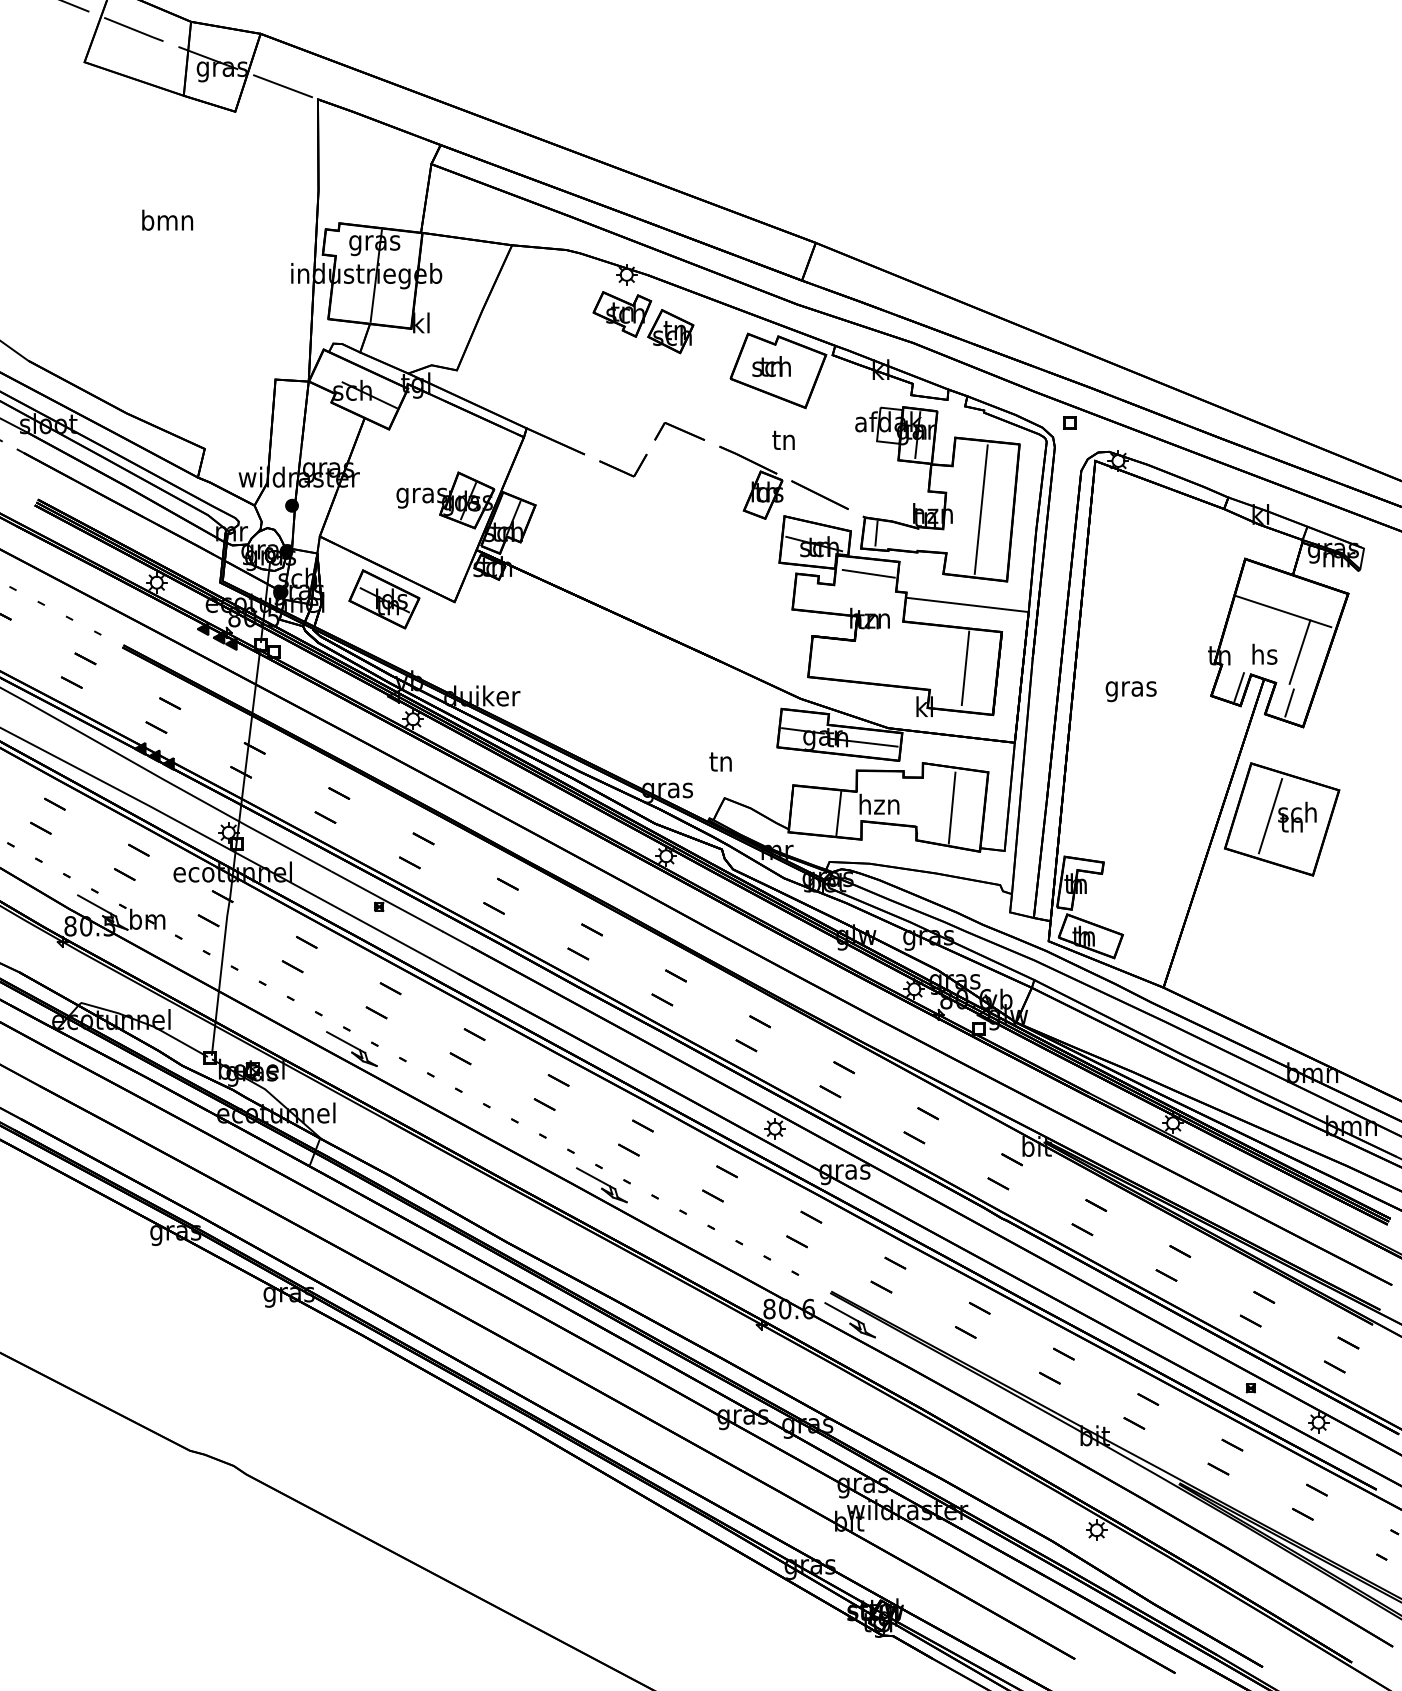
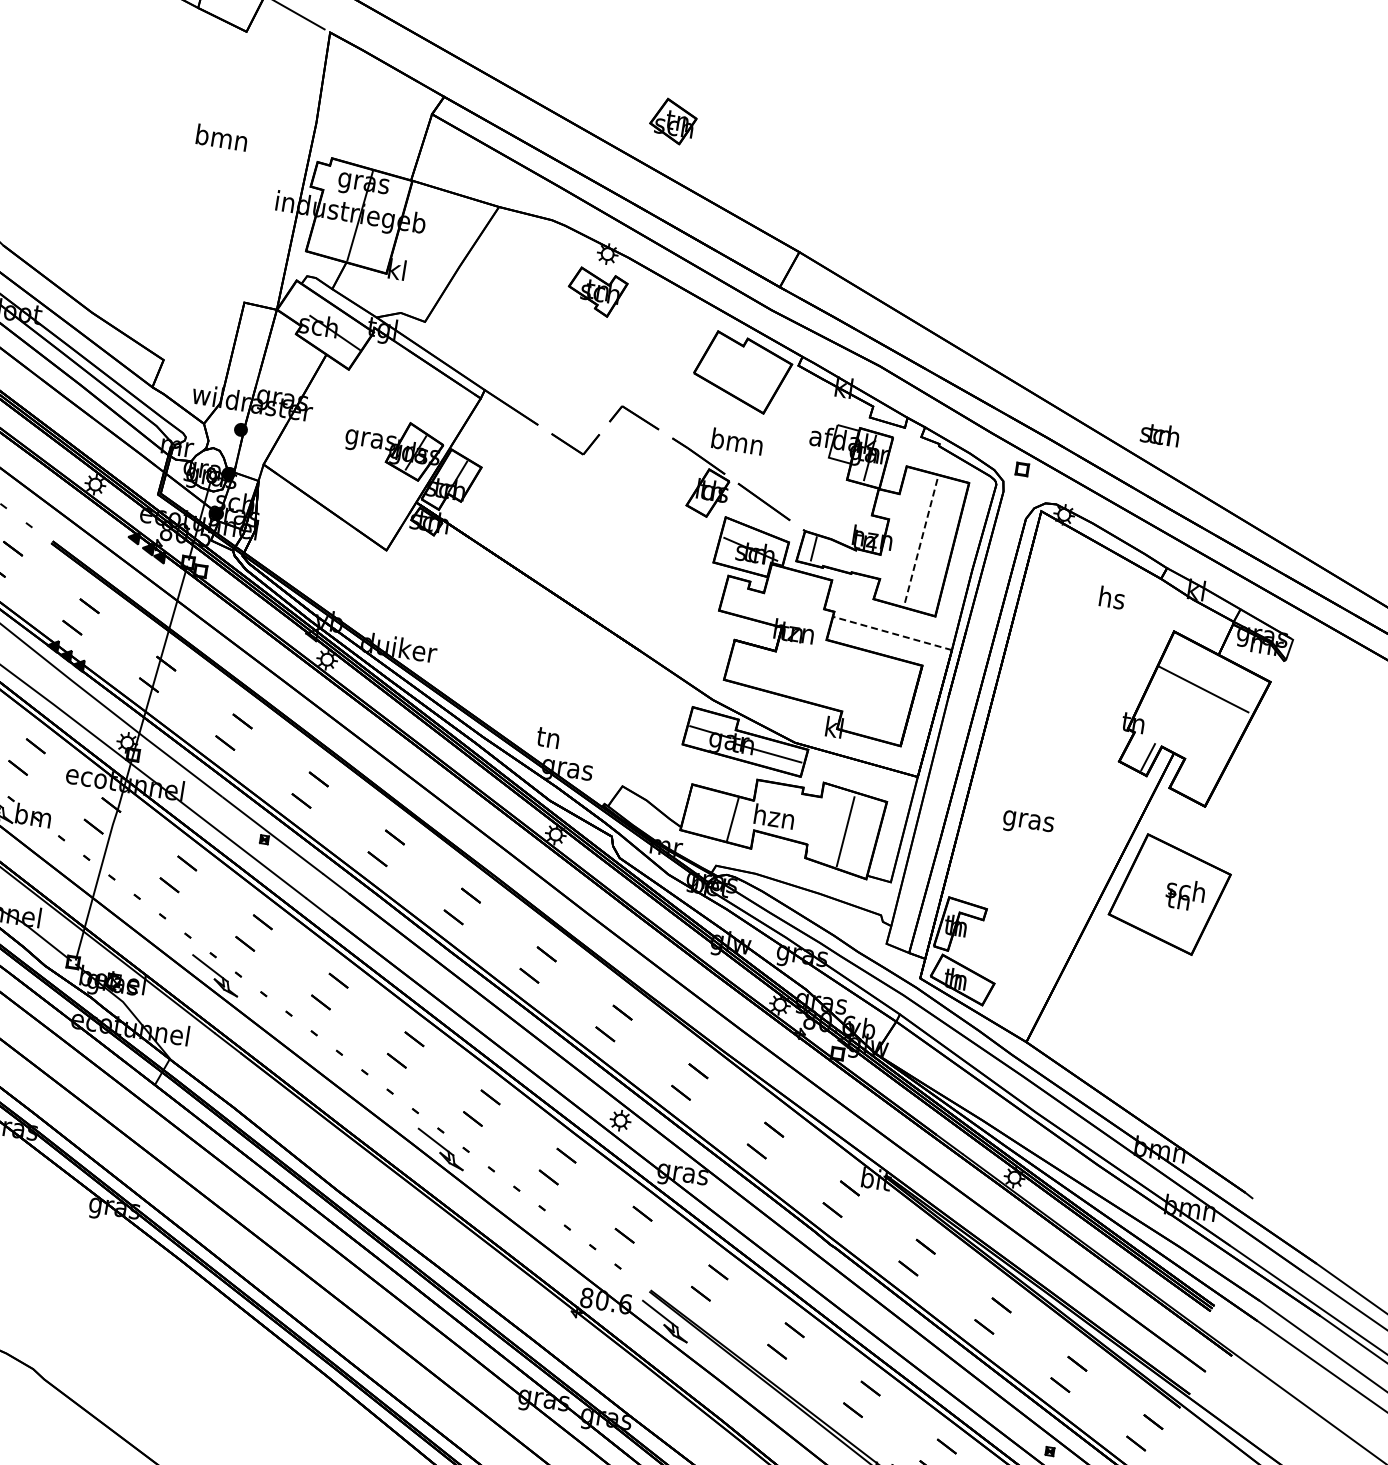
text: (167, 219) -> (222, 137), moved
part: (670, 331) -> (673, 121), moved
text: (771, 366) -> (1160, 434), moved
text: (783, 439) -> (736, 441), tn -> bmn
line: (981, 509) -> (921, 541), solid -> dashed
line: (868, 573) -> (799, 586), removed
part: (384, 599) -> (317, 536), removed
line: (967, 604) -> (892, 633), solid -> dashed
line: (1299, 651) -> (1213, 731), removed
text: (1264, 653) -> (1112, 596), moved
line: (965, 668) -> (880, 695), removed
text: (1130, 691) -> (1027, 823), moved
line: (1289, 702) -> (1195, 780), removed
text: (720, 761) -> (548, 737), moved
line: (1270, 816) -> (1158, 889), removed

